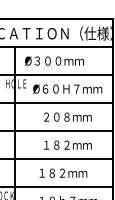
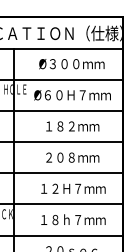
text: (54, 61) -> (71, 64), moved
text: (56, 117) -> (60, 126), ２０８ｍｍ -> １８２ｍｍ
text: (56, 145) -> (60, 157), １８２ｍｍ -> ２０８ｍｍ
text: (73, 172) -> (78, 188), １８２ｍｍ -> １２Ｈ７ｍｍ

